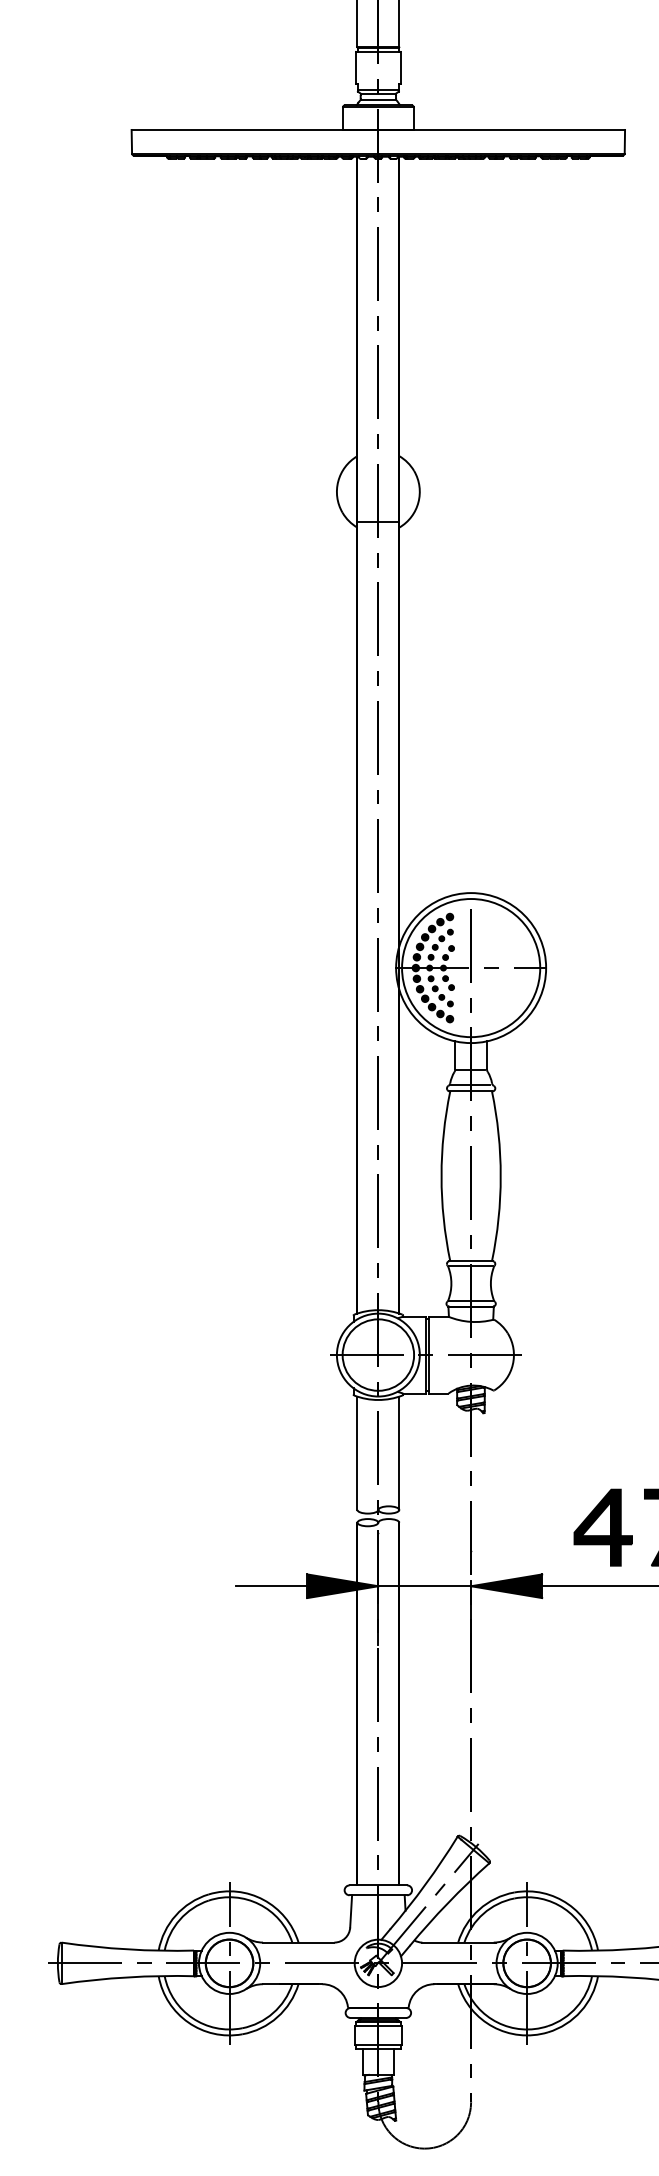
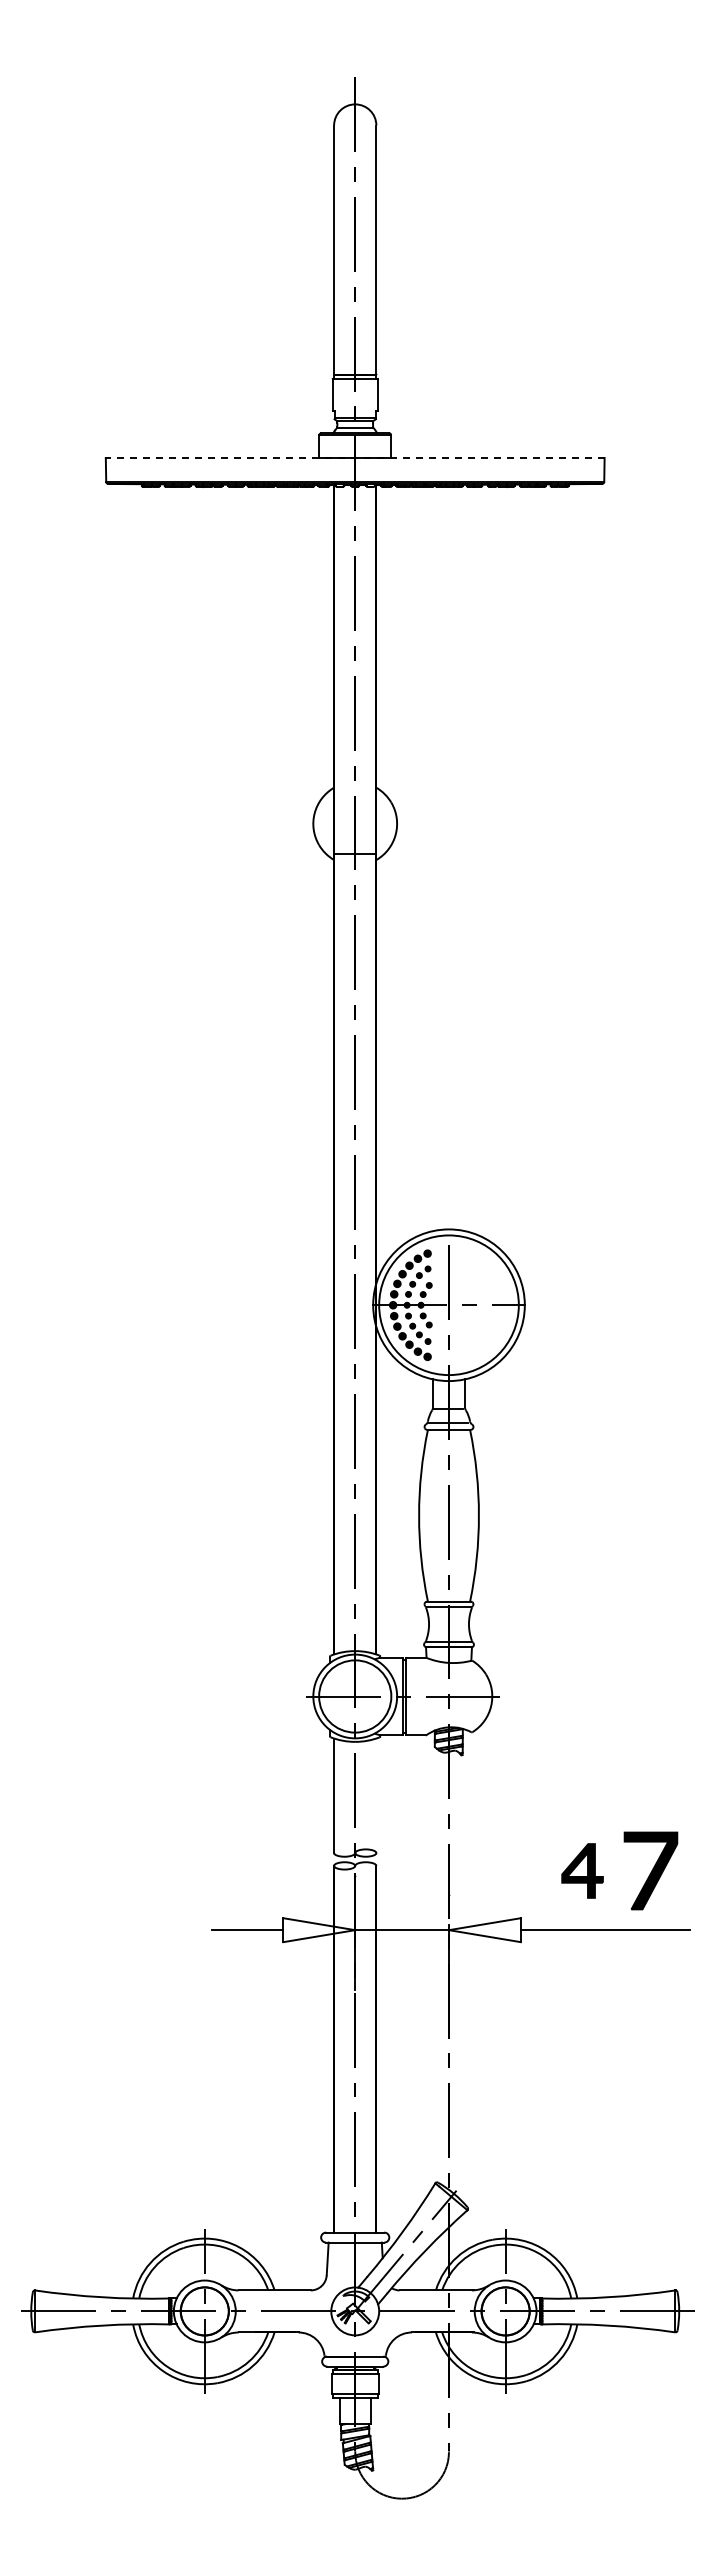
line: (377, 129) -> (354, 457), solid -> dashed
line: (399, 1453) -> (376, 1795), removed
part: (603, 1527) -> (582, 1870), size x0.7
fill: (343, 1586) -> (319, 1930), removed
fill: (506, 1586) -> (484, 1930), removed

